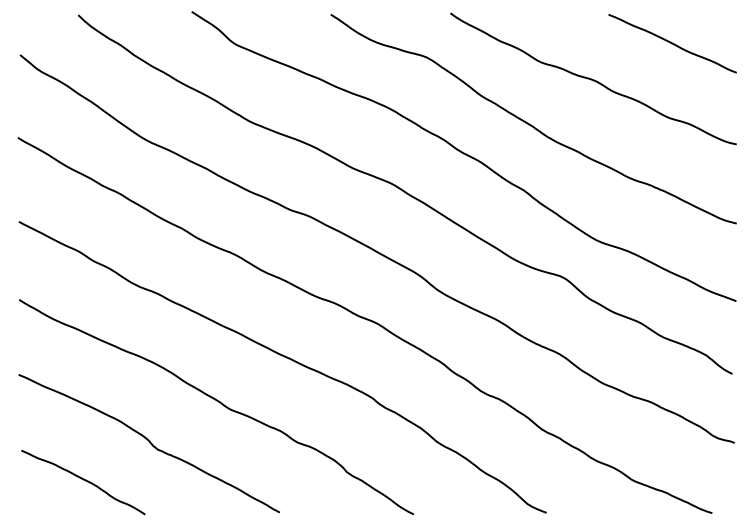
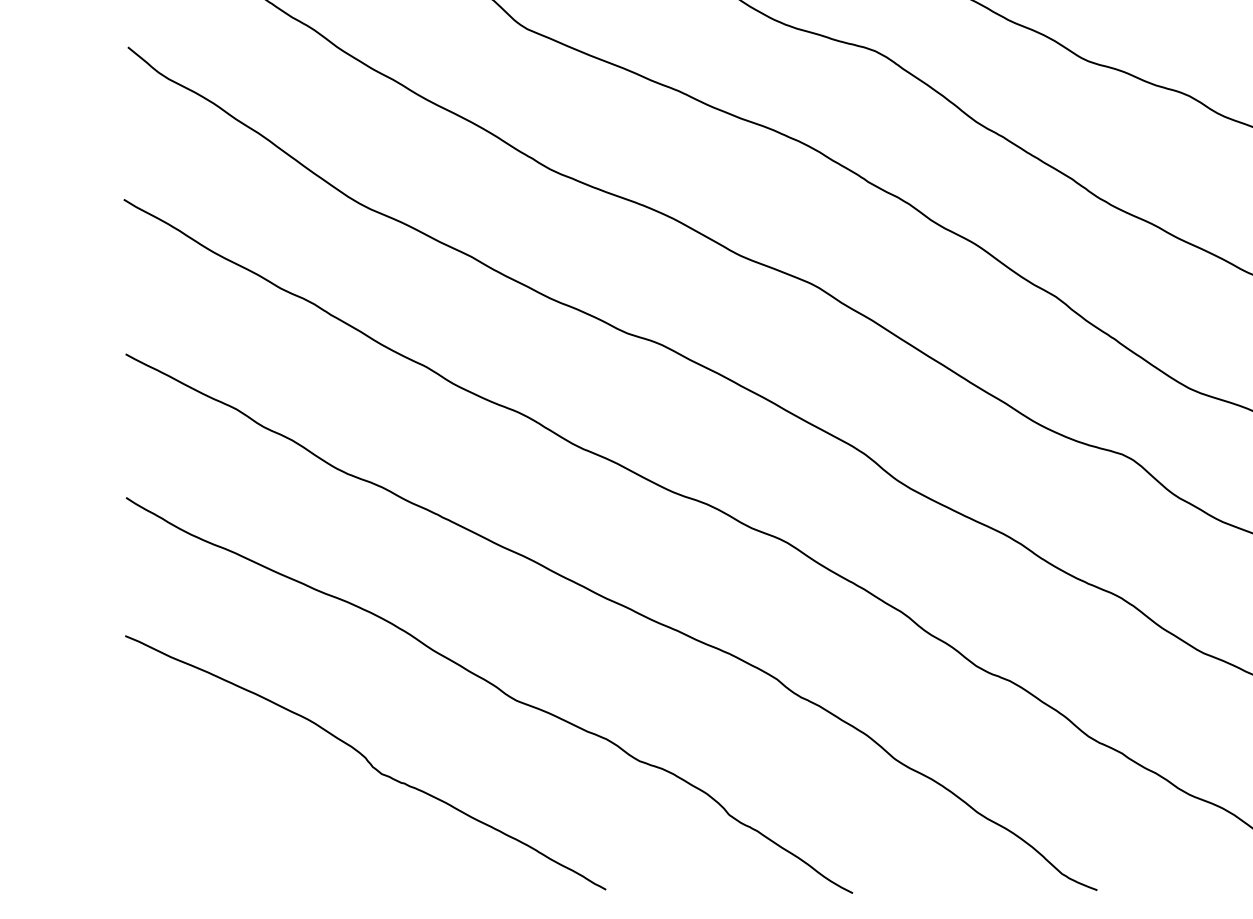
curve: (83, 480) -> (244, 830), removed

